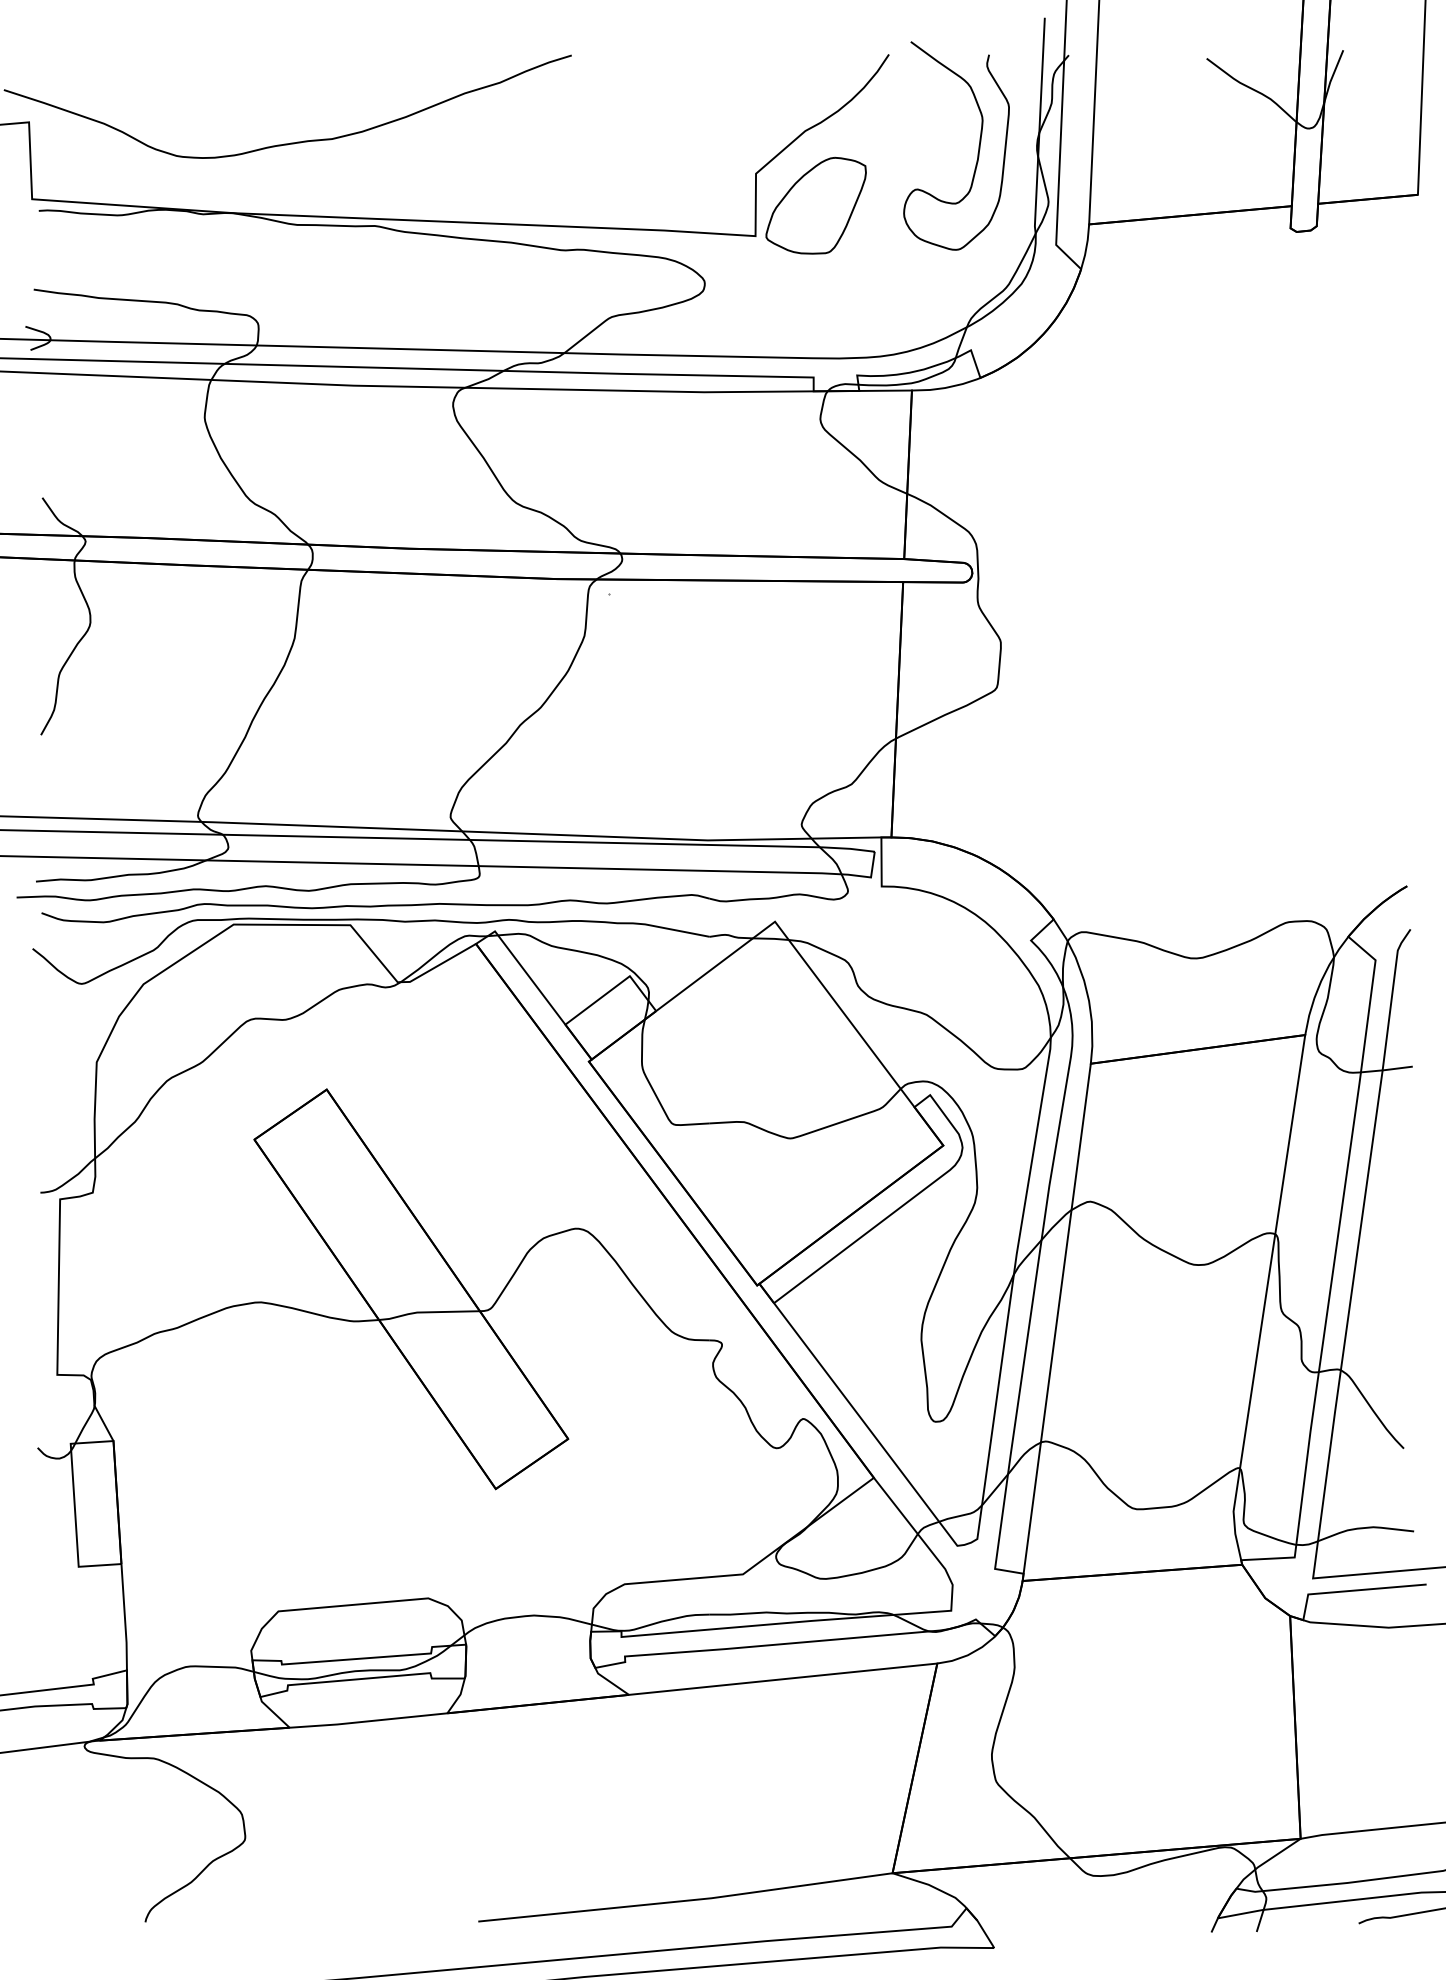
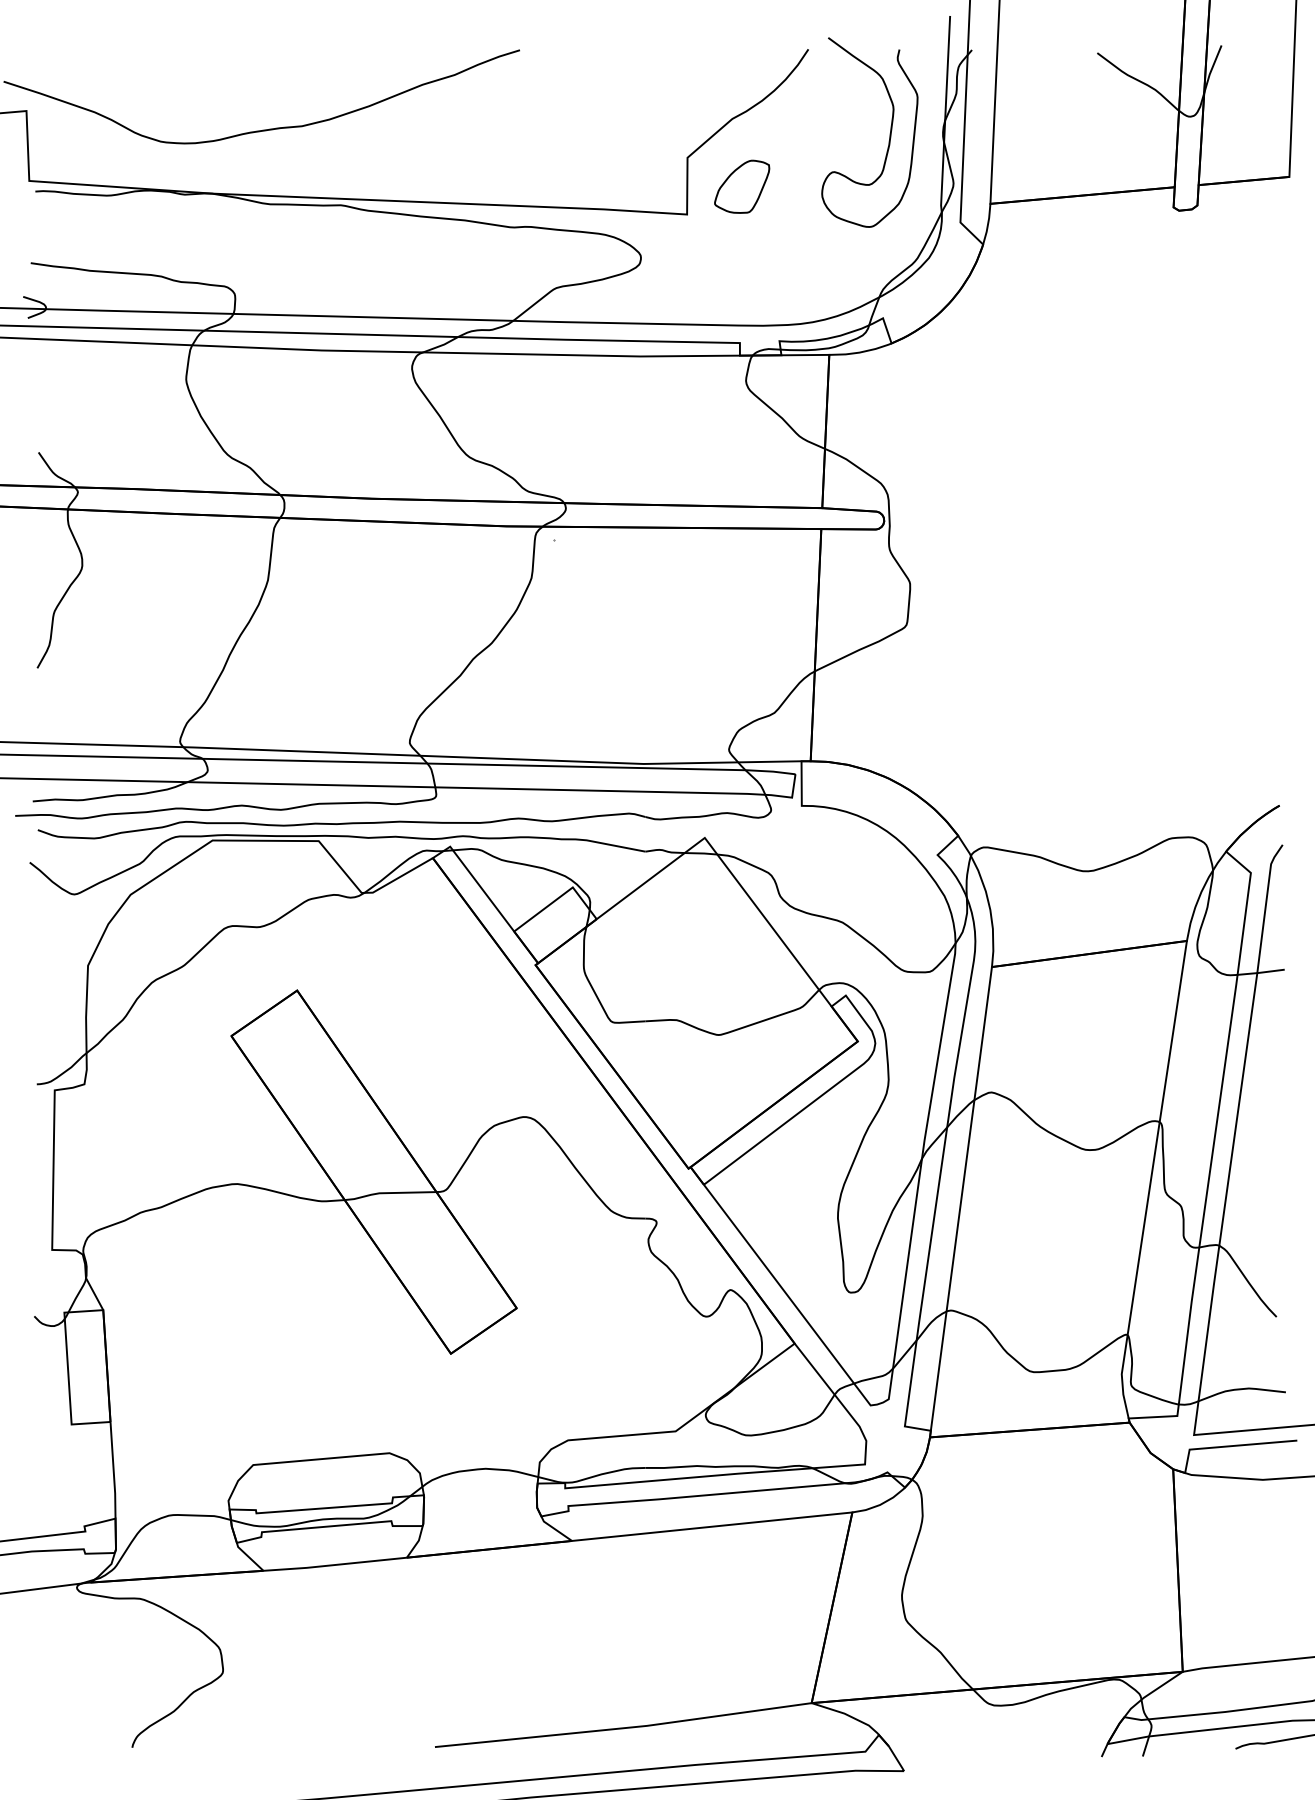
part: (815, 205) -> (741, 186), size x0.6

